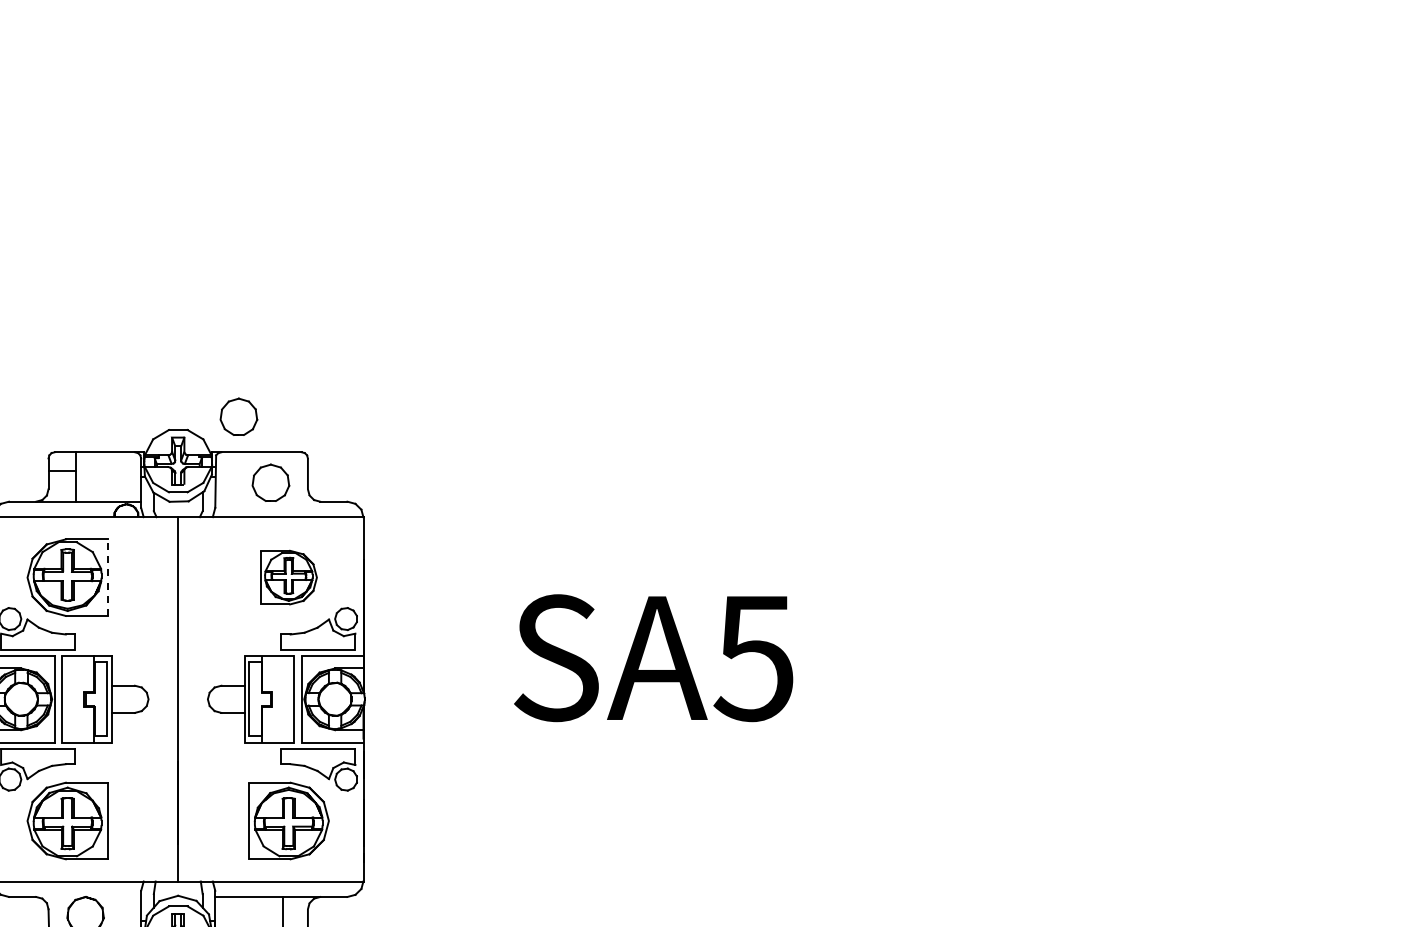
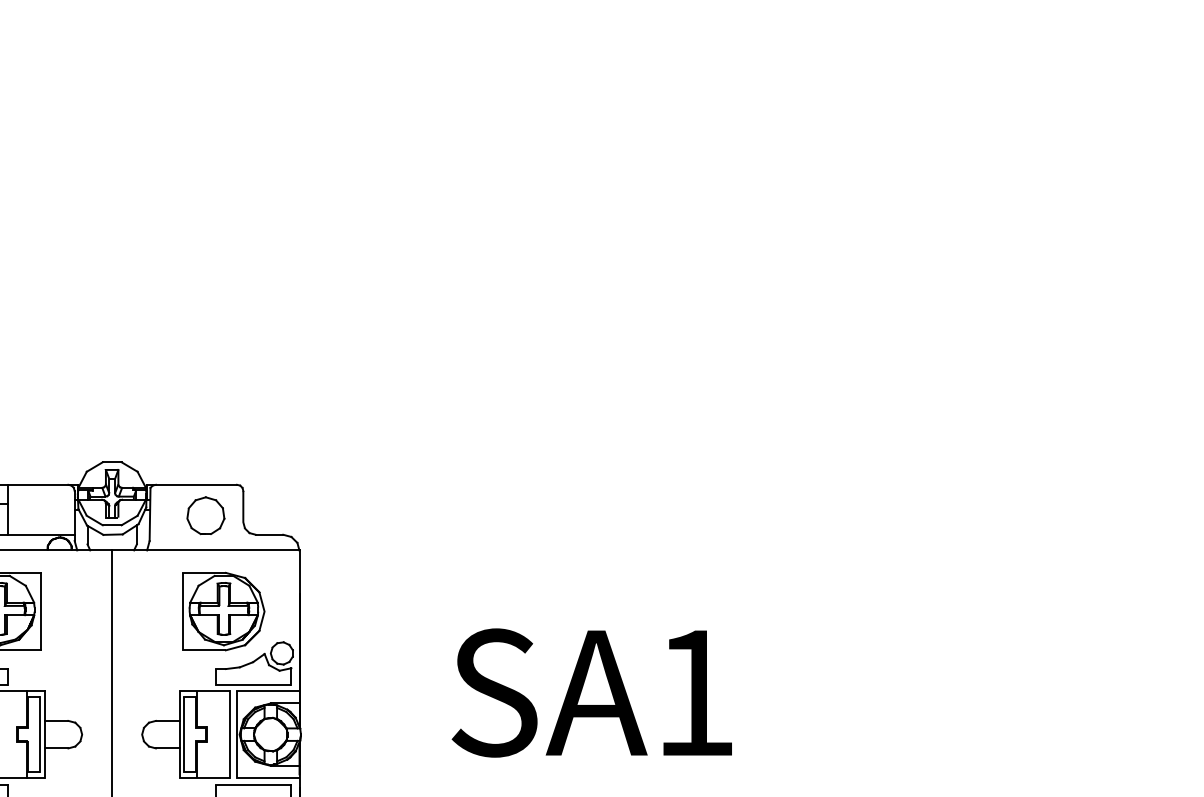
part: (238, 416) -> (173, 448), removed
line: (107, 577) -> (40, 611), dashed -> solid
part: (288, 577) -> (223, 611), size x1.43
text: (753, 659) -> (693, 694), SA5 -> SA1

